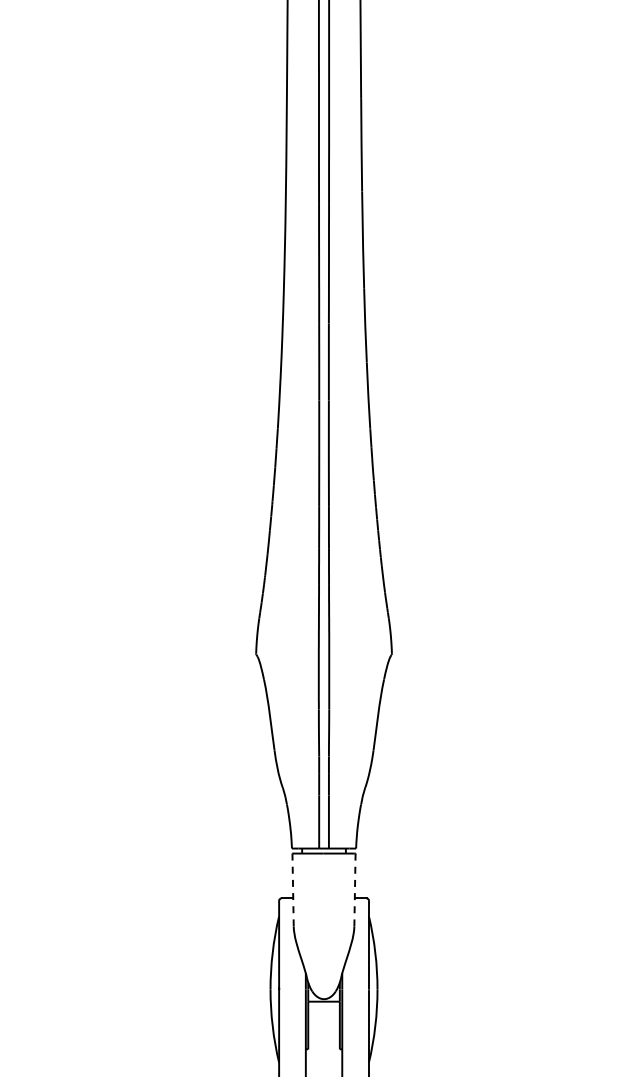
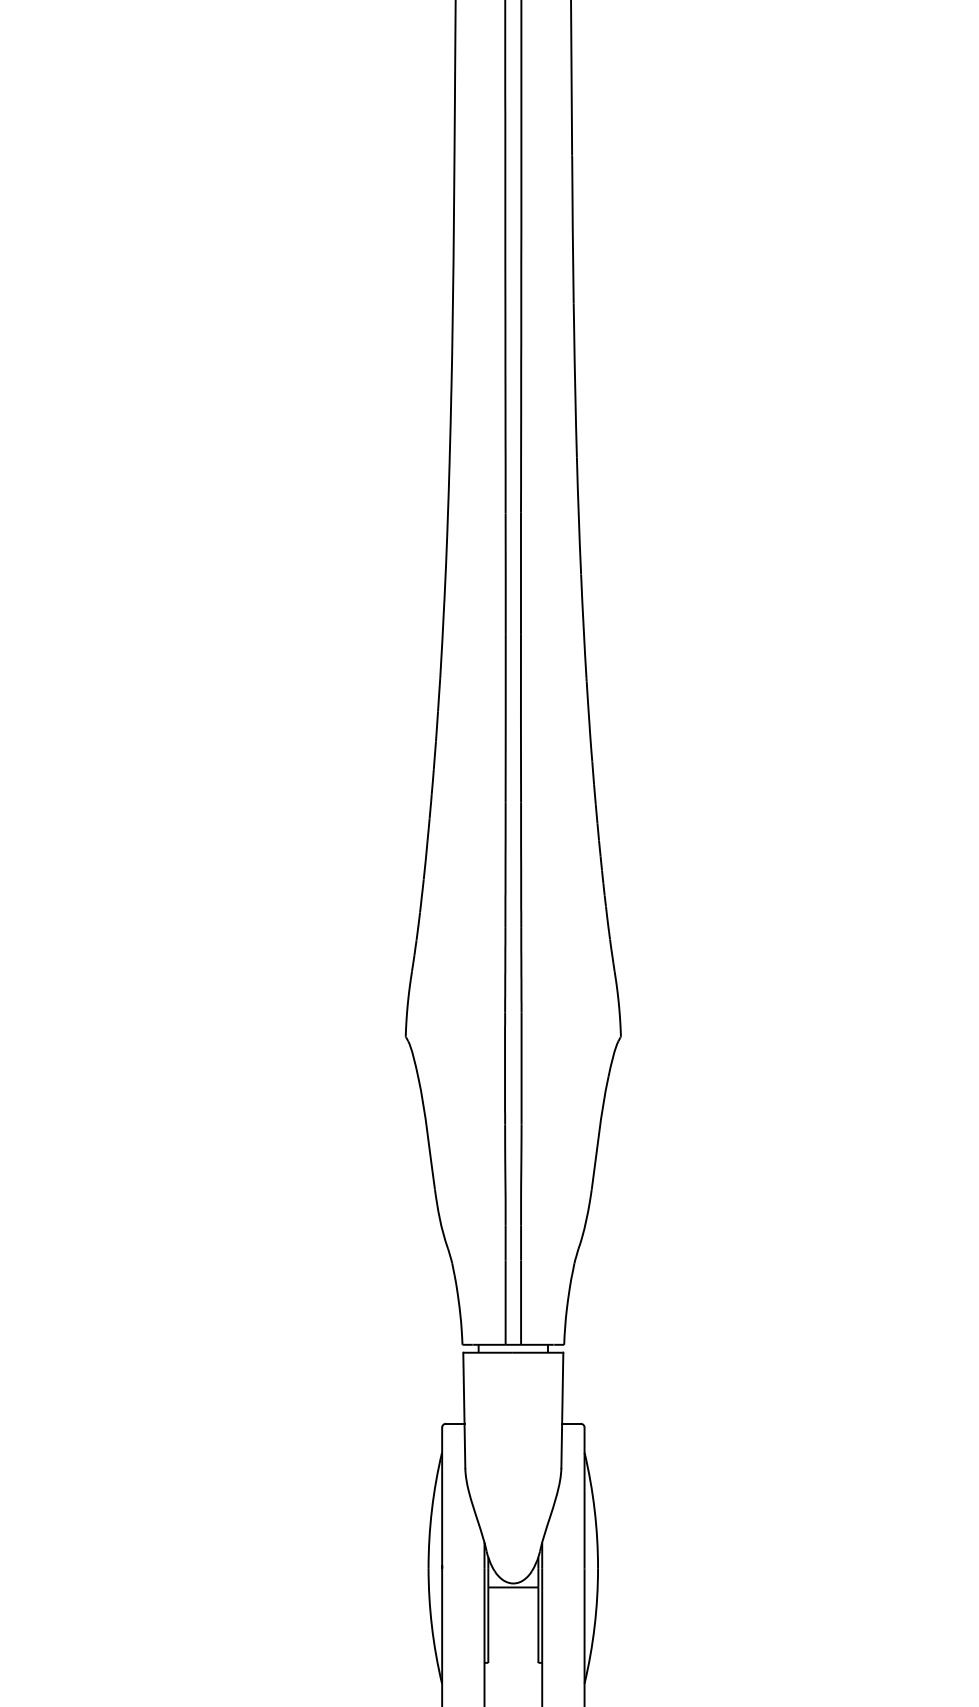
line: (354, 889) -> (561, 1409), dashed -> solid
line: (293, 890) -> (464, 1411), dashed -> solid

